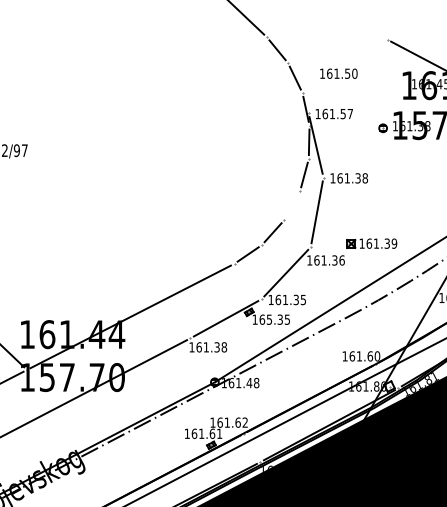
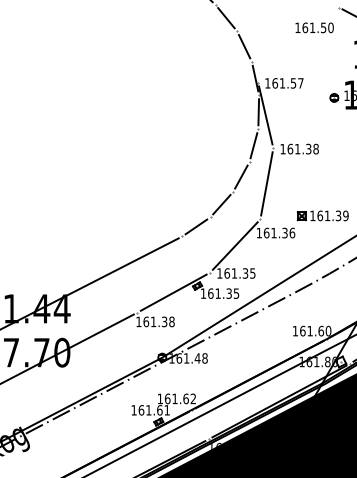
text: (338, 73) -> (314, 27), moved
line: (292, 205) -> (241, 176), added
text: (269, 319) -> (218, 293), 165.35 -> 161.35

